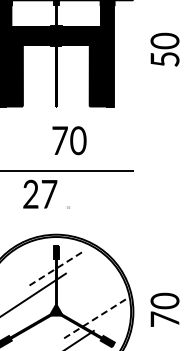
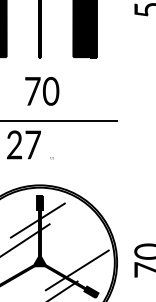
text: (69, 140) -> (42, 91), moved
line: (54, 269) -> (38, 220), dashed -> solid
line: (93, 320) -> (77, 271), dashed -> solid

